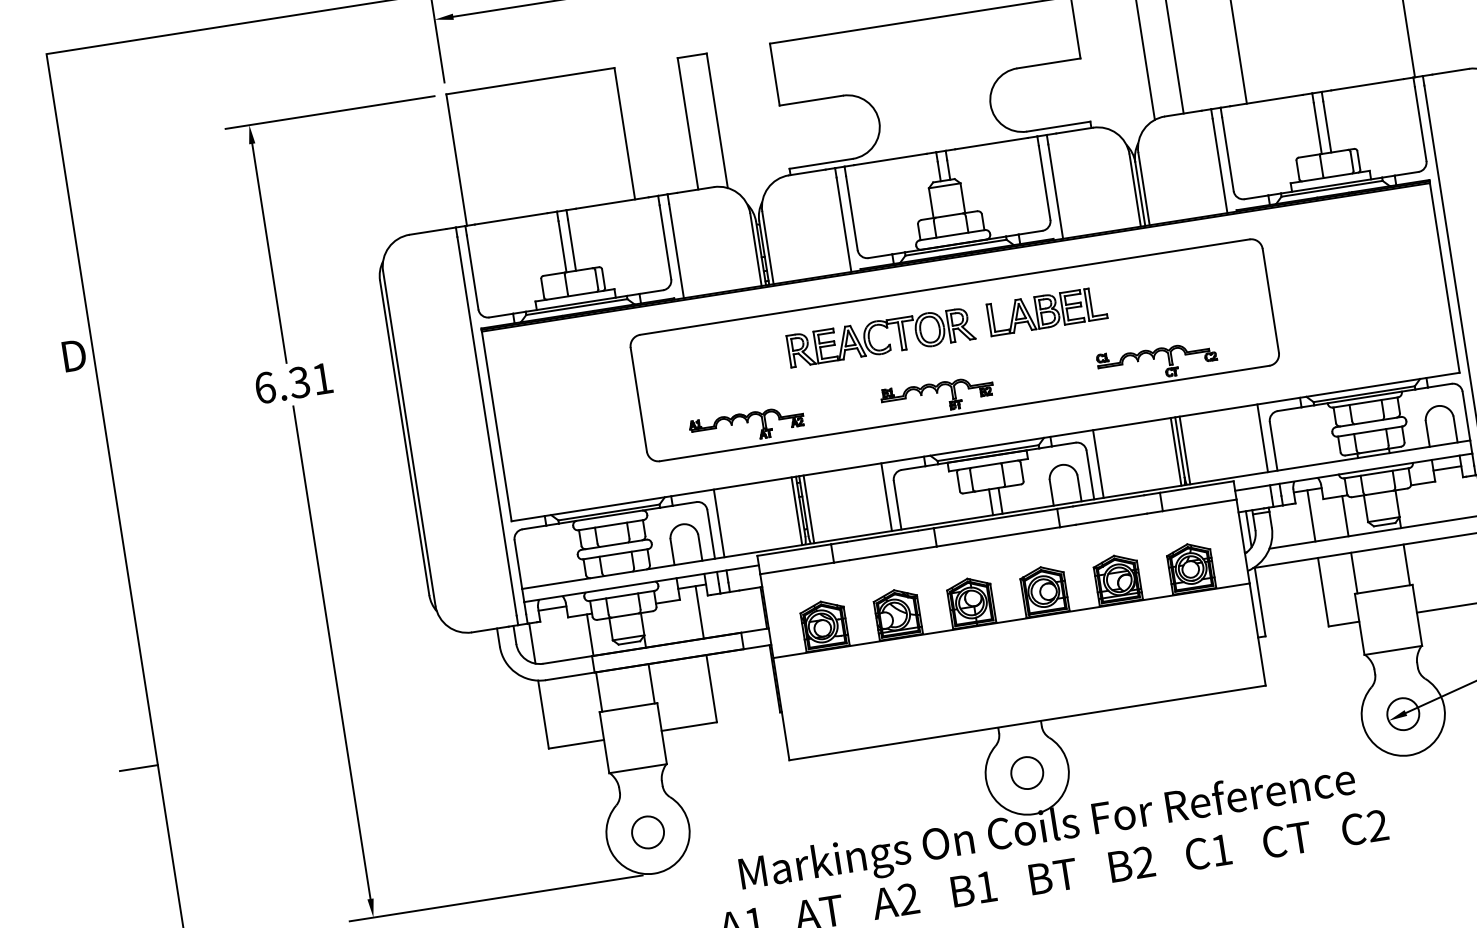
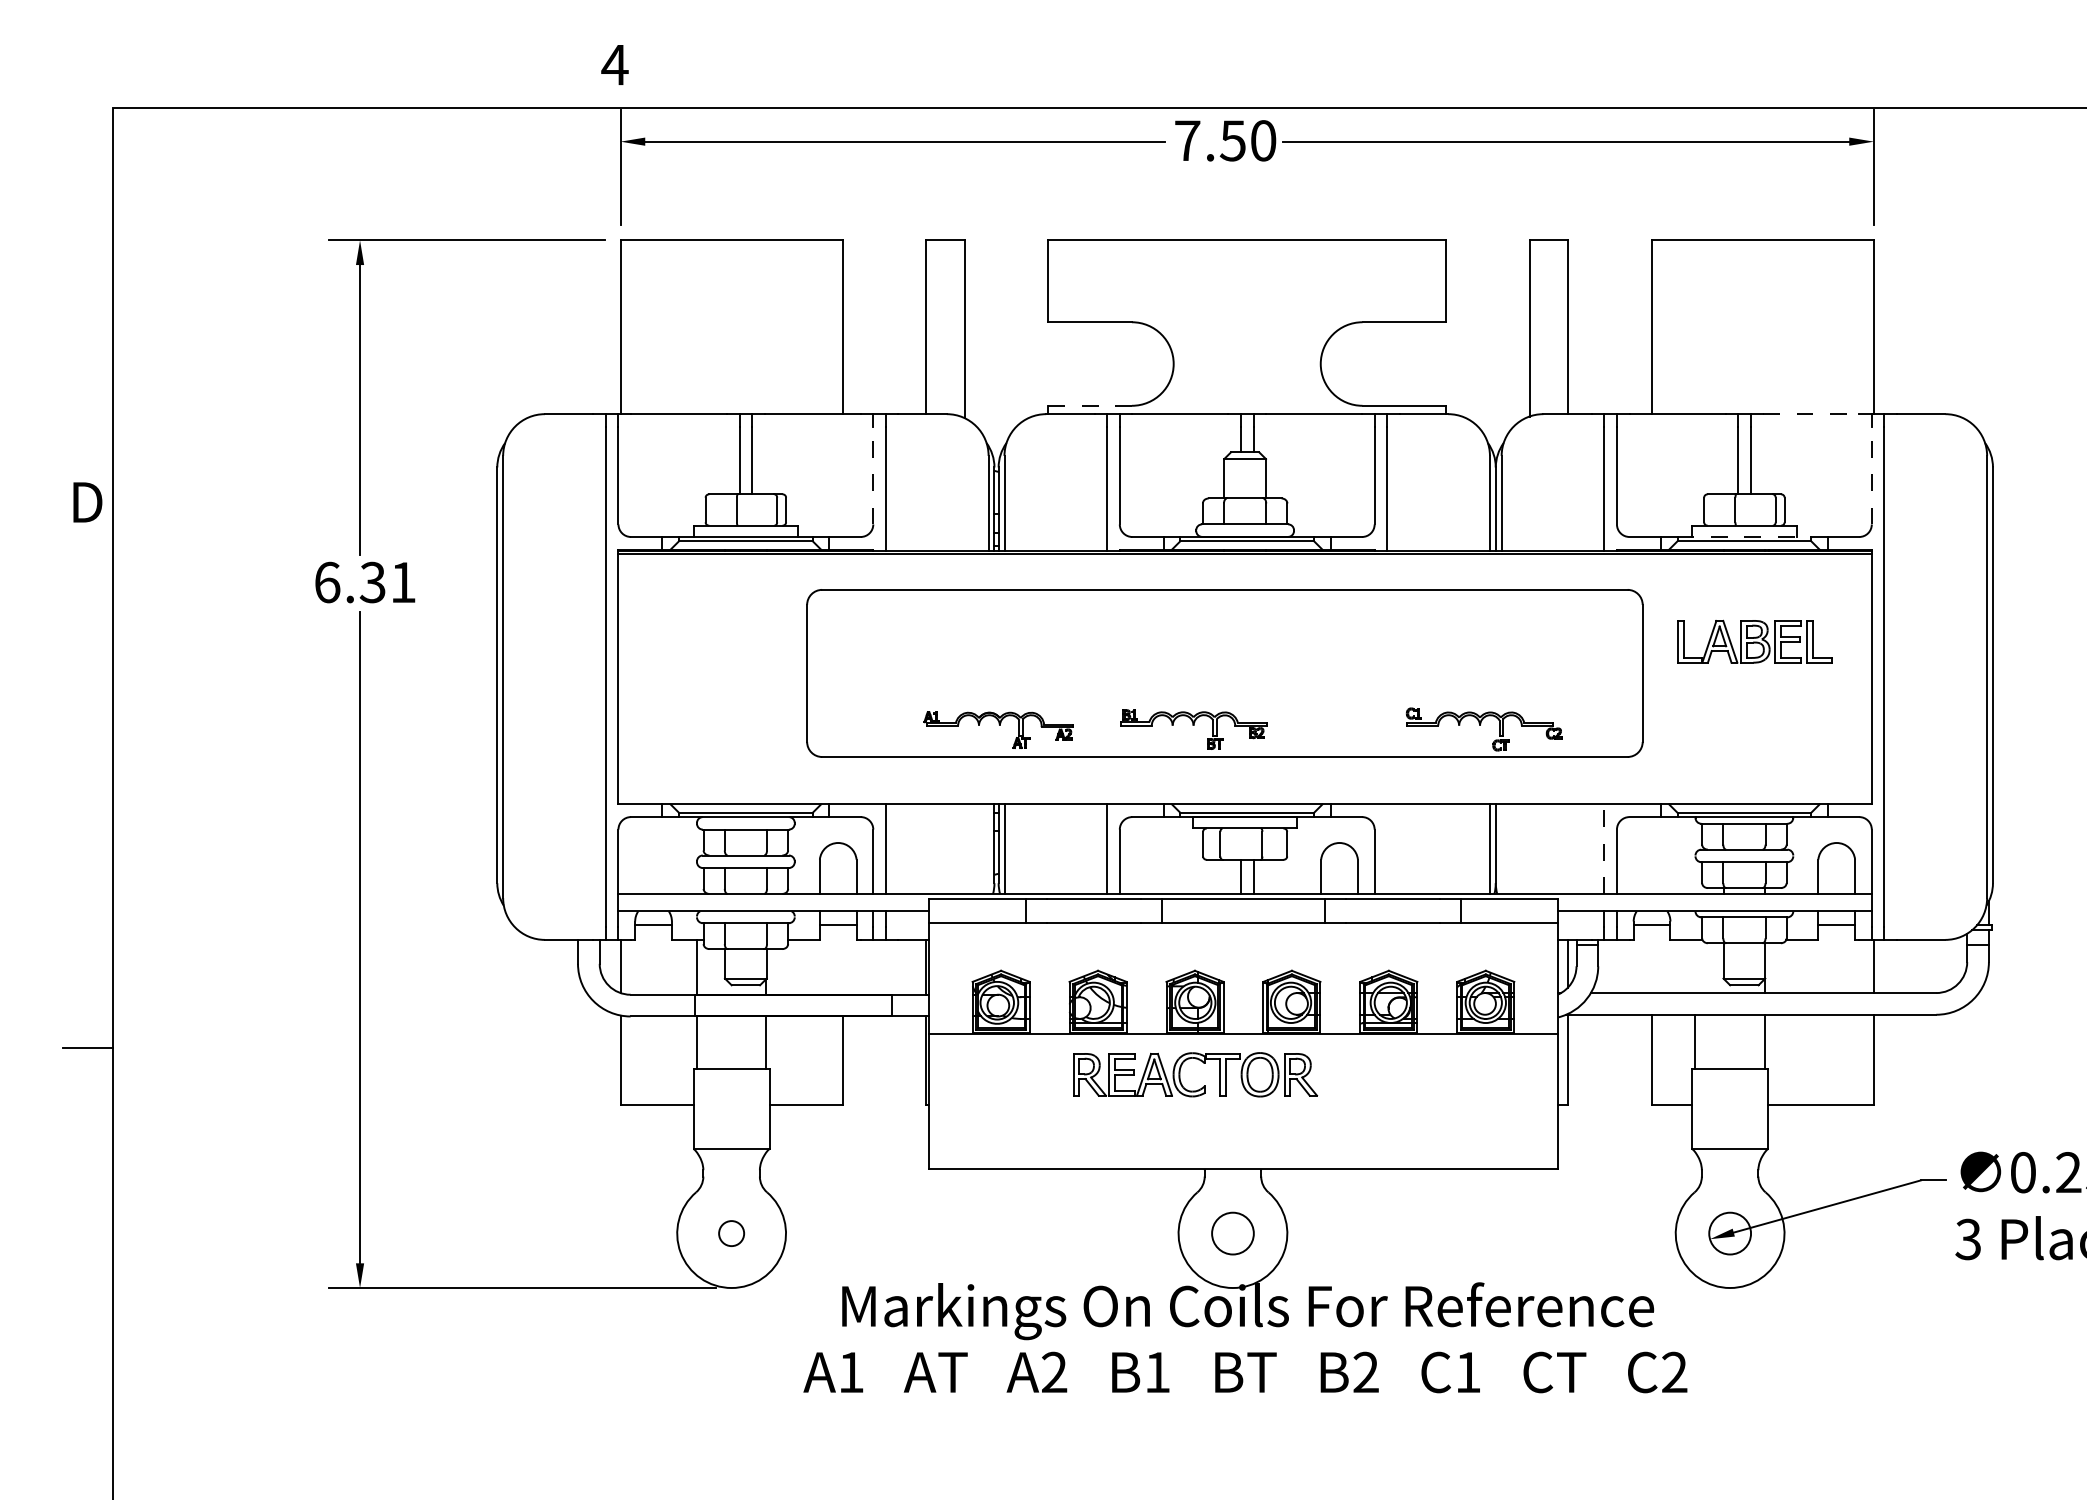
line: (1367, 84) -> (1811, 414), solid -> dashed
line: (1420, 124) -> (1871, 475), solid -> dashed
line: (821, 163) -> (1090, 405), solid -> dashed
line: (1331, 185) -> (1744, 536), solid -> dashed
line: (665, 242) -> (873, 475), solid -> dashed
part: (1046, 311) -> (1754, 641), moved
part: (885, 327) -> (1203, 1063), moved
part: (747, 426) -> (998, 729), moved
line: (1262, 438) -> (1604, 849), solid -> dashed
line: (1184, 449) -> (1501, 848), removed
line: (1098, 463) -> (1387, 848), removed
line: (796, 510) -> (988, 848), removed
line: (1311, 516) -> (1651, 959), removed
line: (1345, 516) -> (1695, 966), removed
line: (699, 611) -> (842, 959), removed
circle: (647, 832) -> (731, 1233), size x0.6

